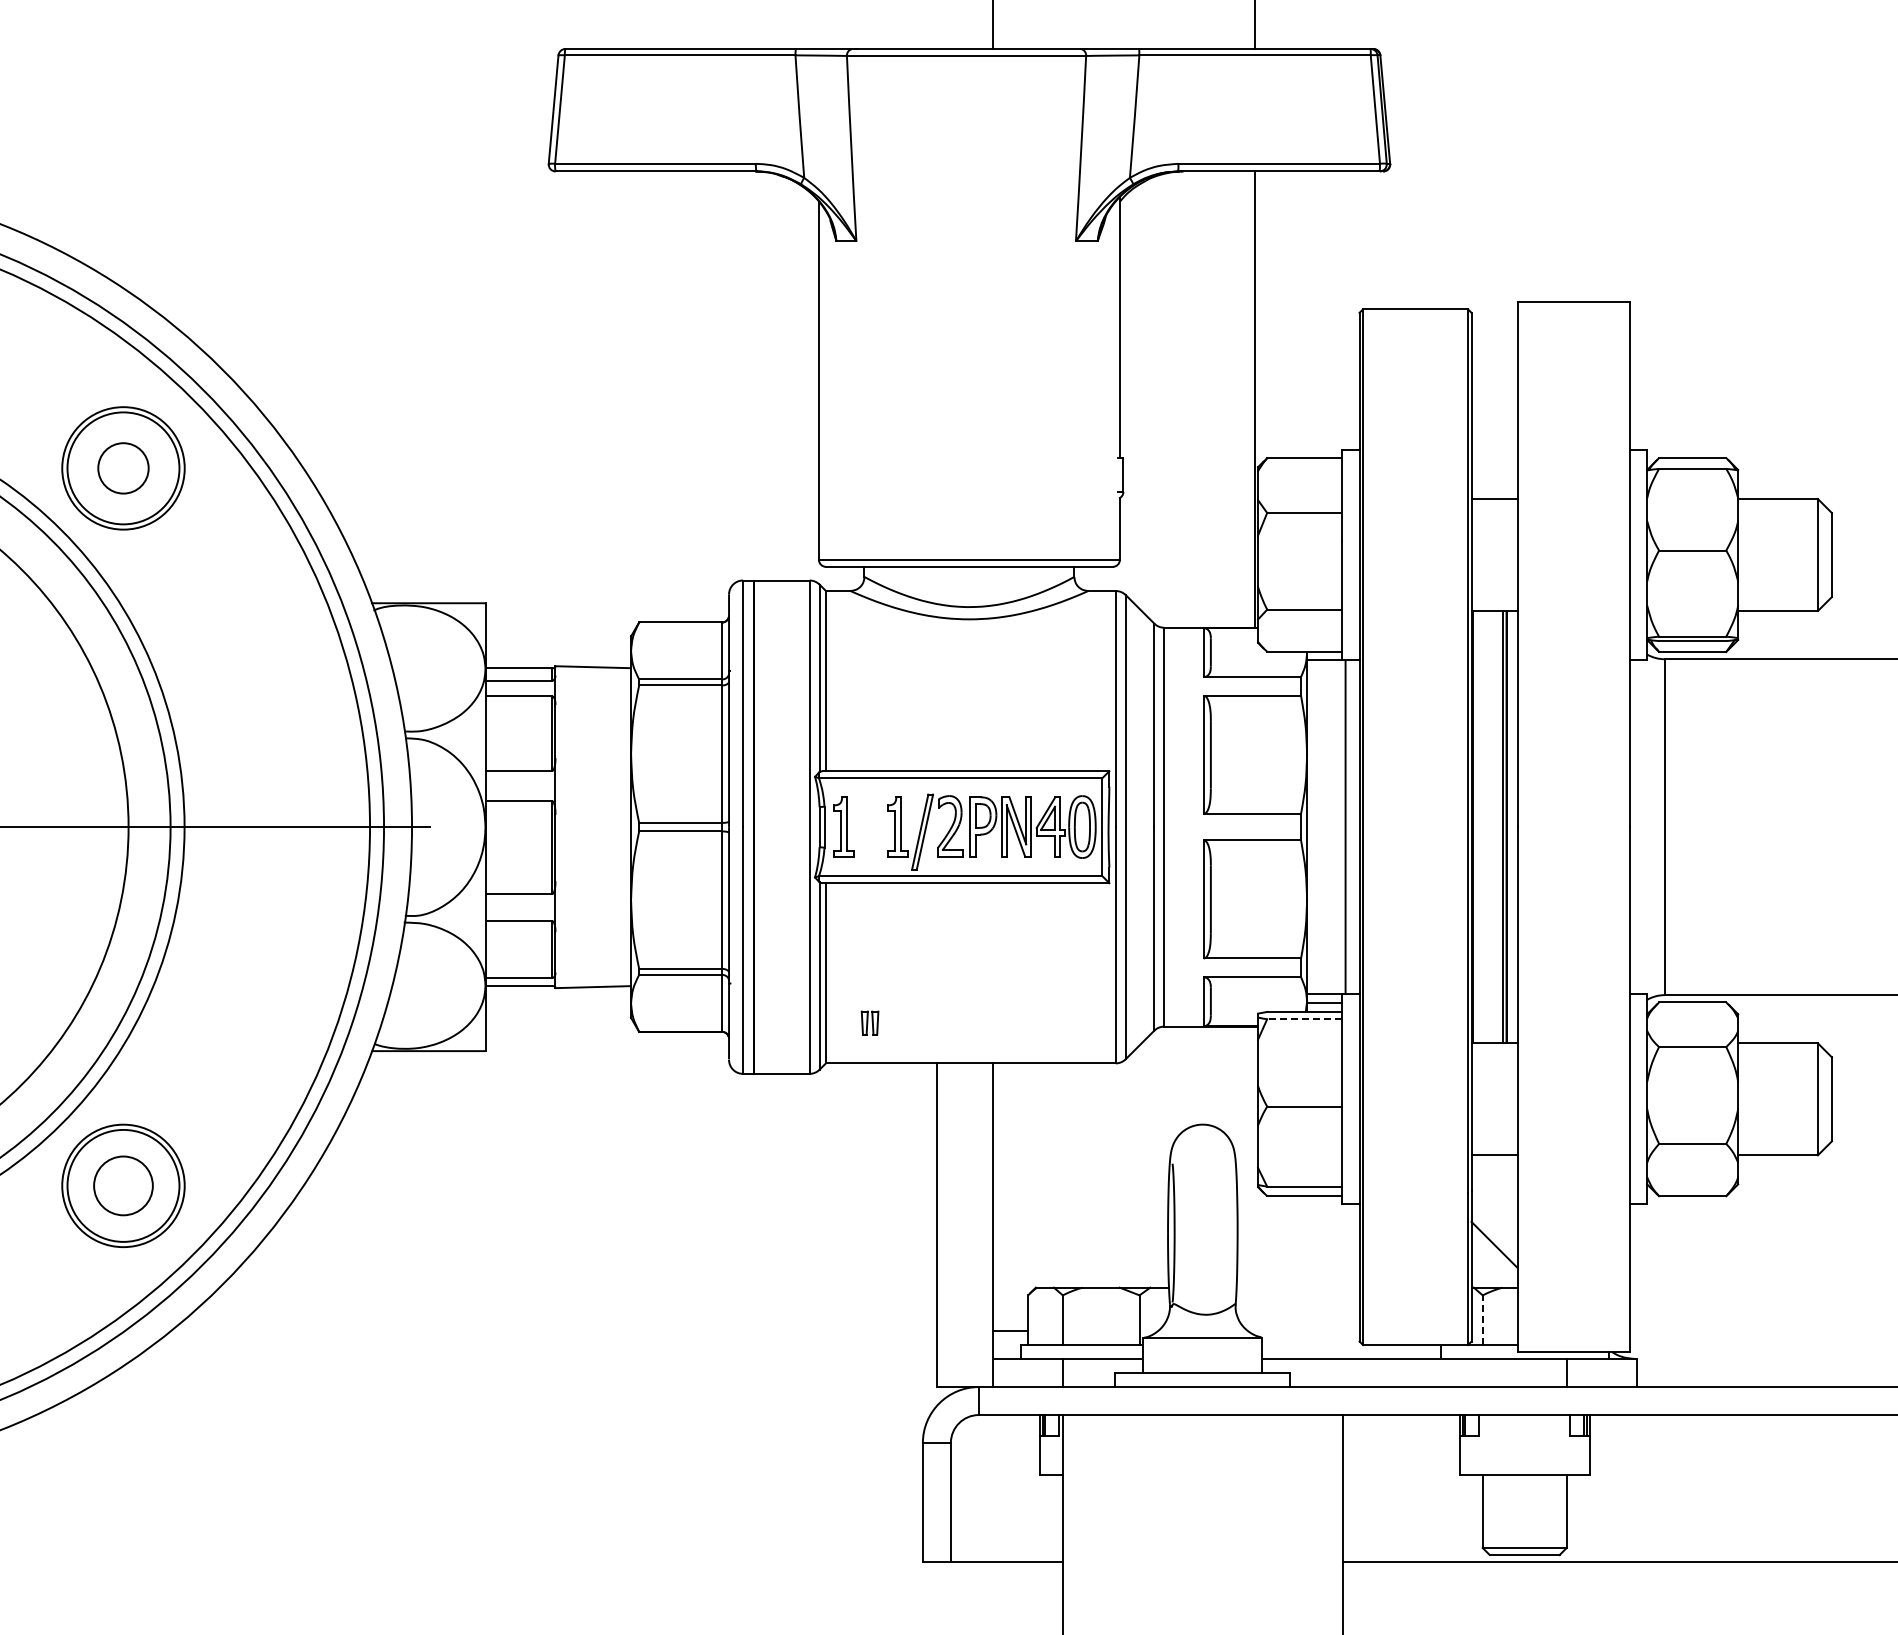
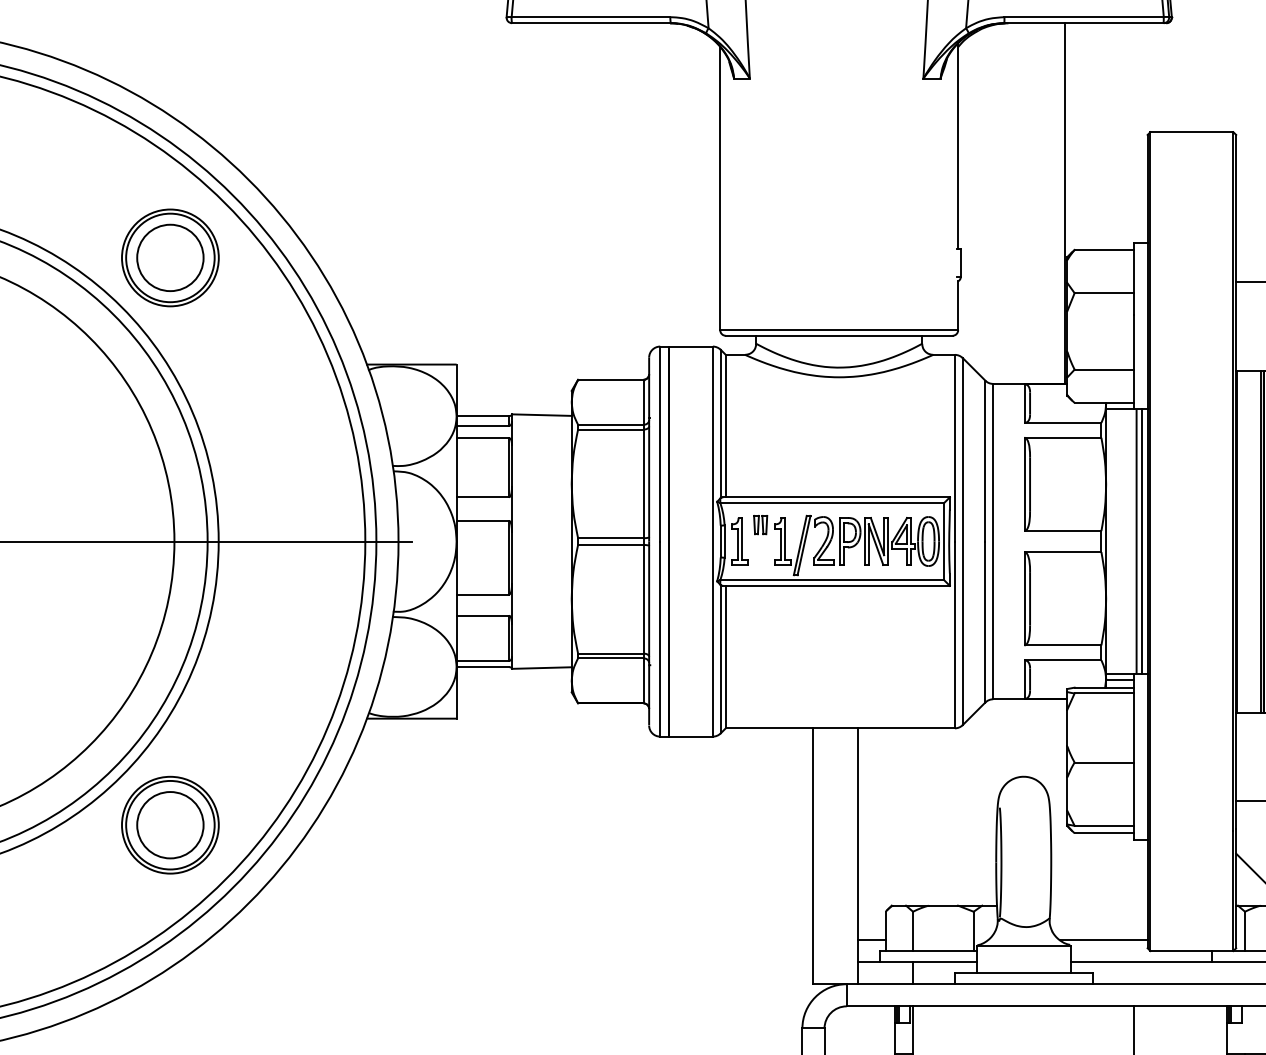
circle: (123, 468) -> (170, 258), size x1.67
line: (1352, 827) -> (1142, 541), added
line: (1304, 1019) -> (1104, 693), dashed -> solid
part: (869, 1022) -> (760, 524), moved
circle: (123, 1185) -> (170, 824), size x1.43
line: (1482, 1320) -> (1244, 931), dashed -> solid
line: (1303, 1331) -> (1103, 940), added

